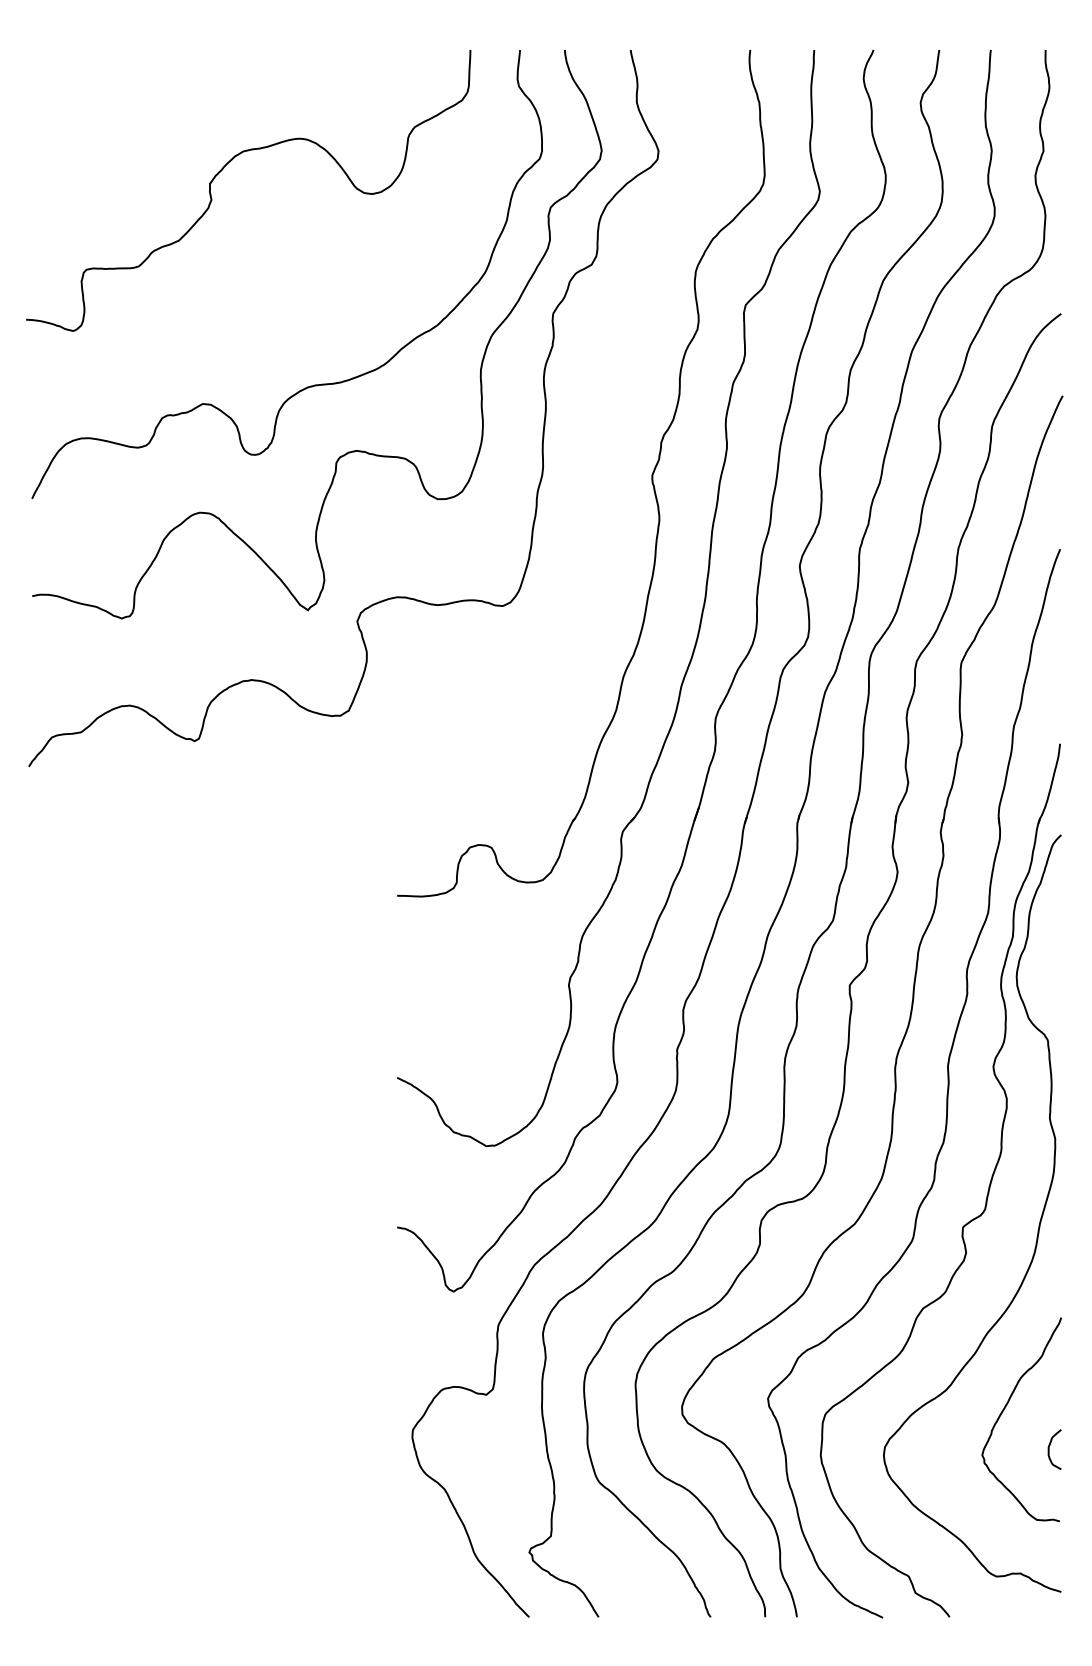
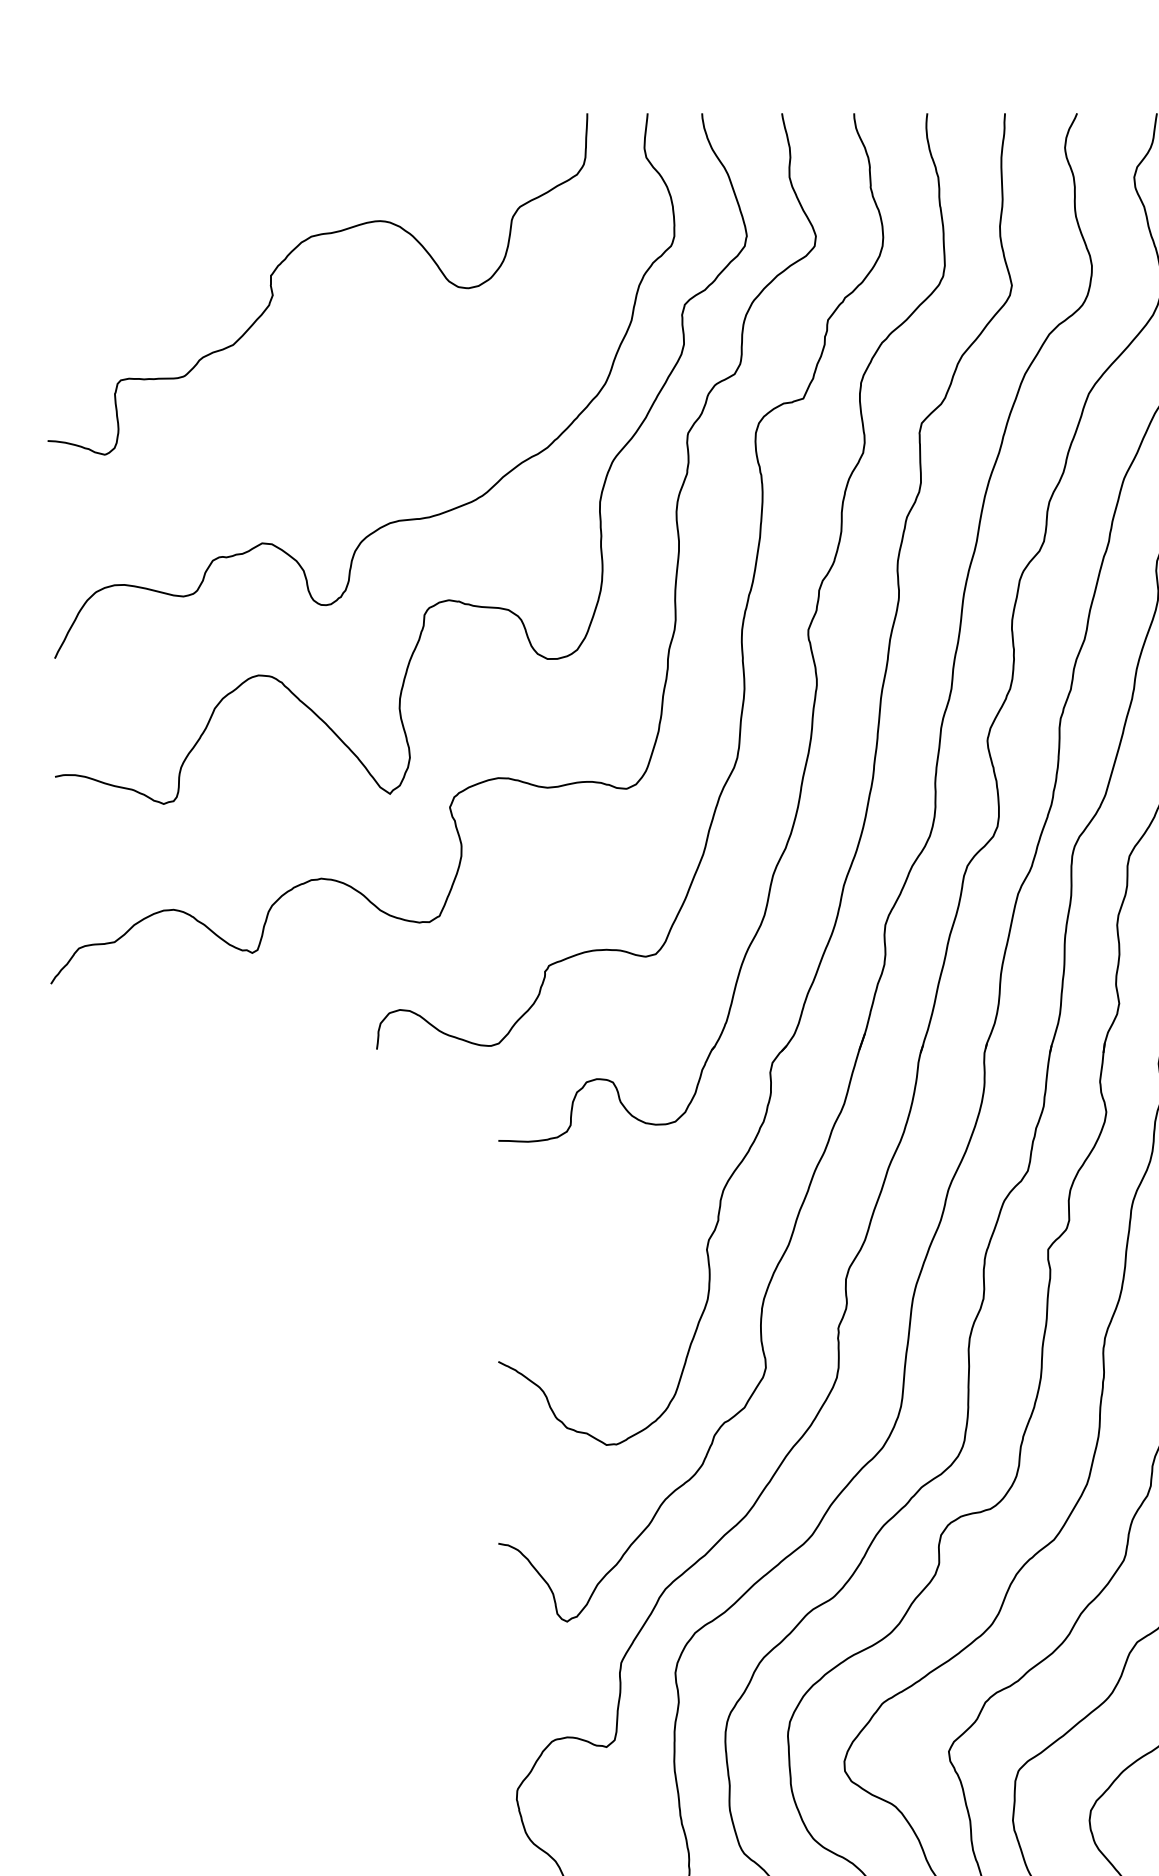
curve: (599, 458) -> (744, 609), added

